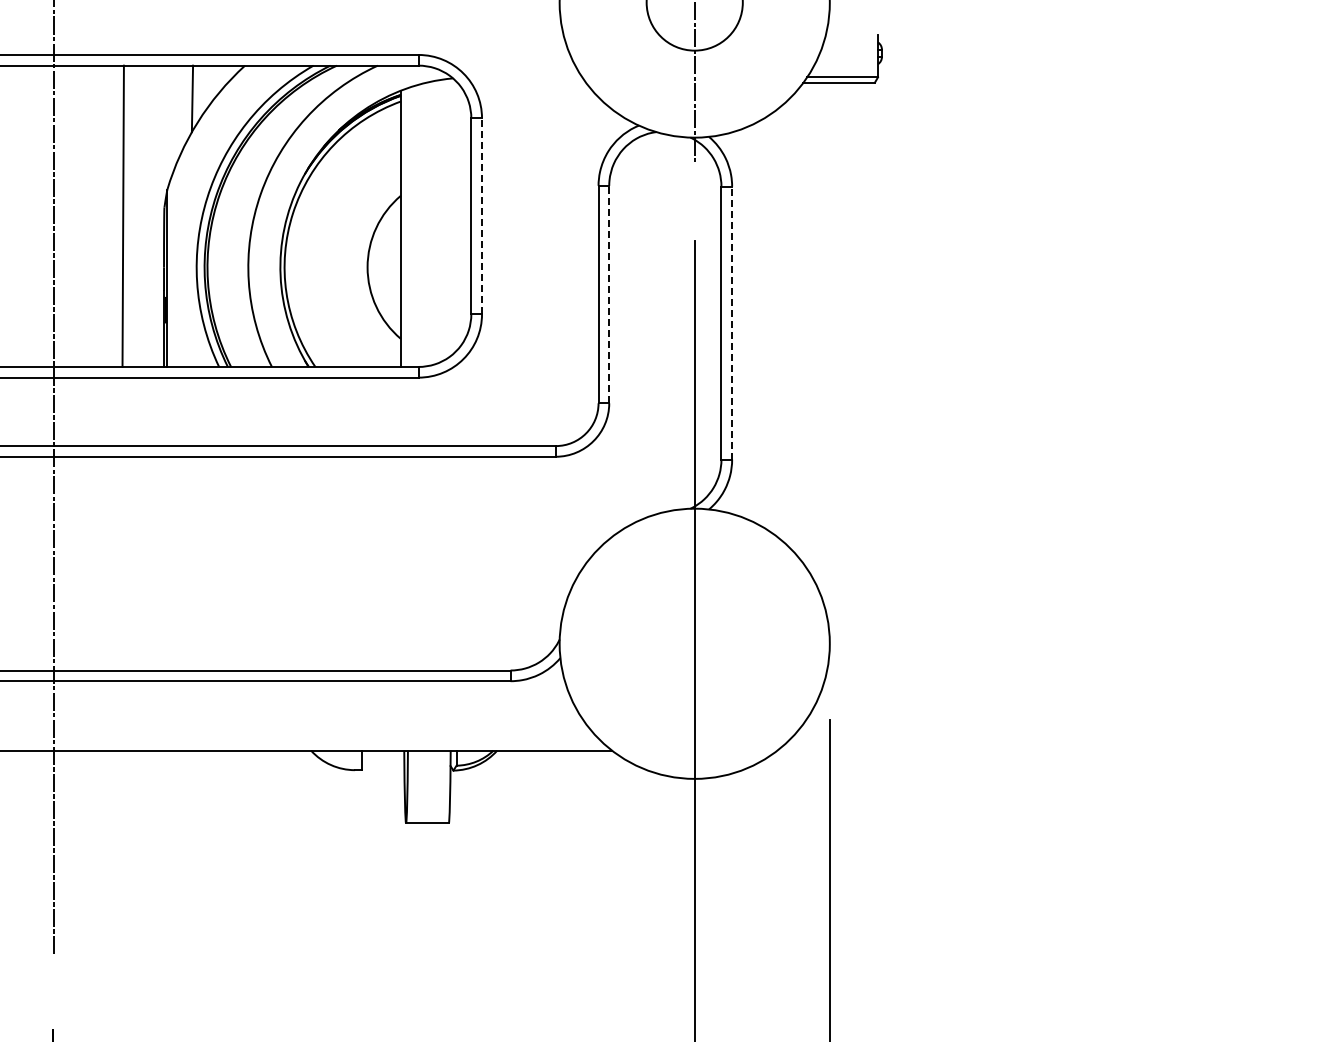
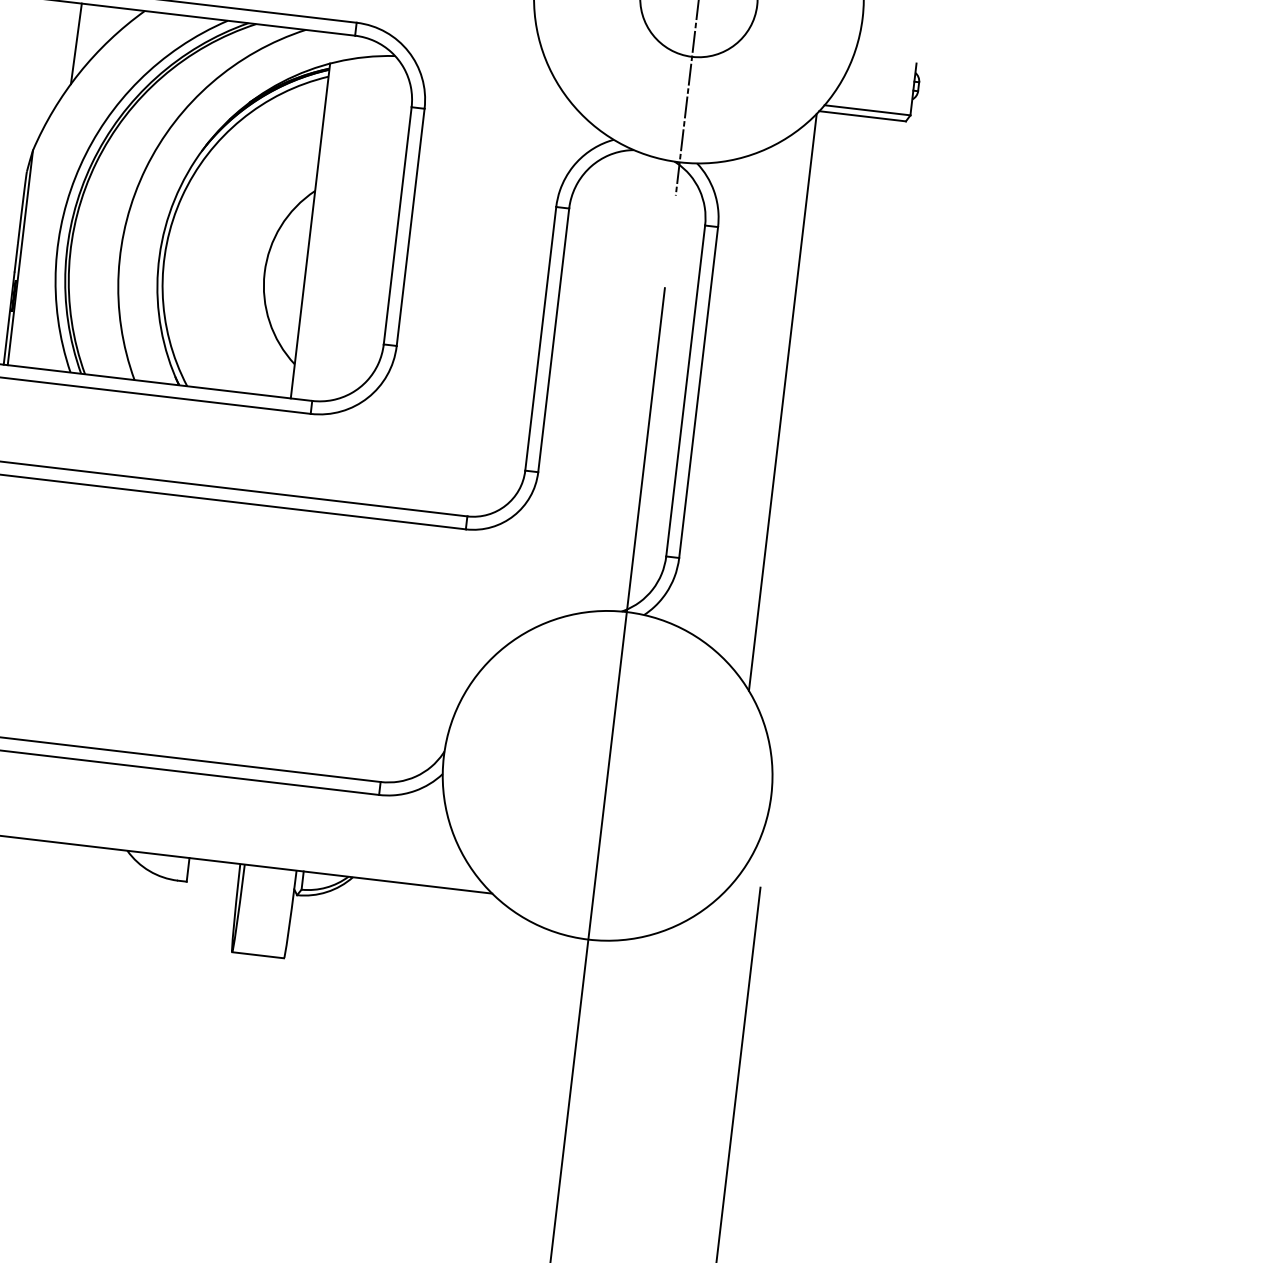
line: (482, 216) -> (411, 227), dashed -> solid
line: (609, 294) -> (554, 340), dashed -> solid
line: (732, 322) -> (699, 391), dashed -> solid
line: (801, 323) -> (782, 402), added

